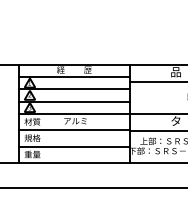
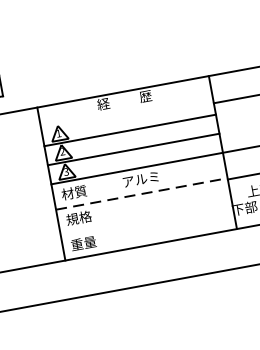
line: (74, 77) -> (126, 111), removed
line: (74, 130) -> (142, 194), solid -> dashed
line: (74, 146) -> (146, 219), removed

